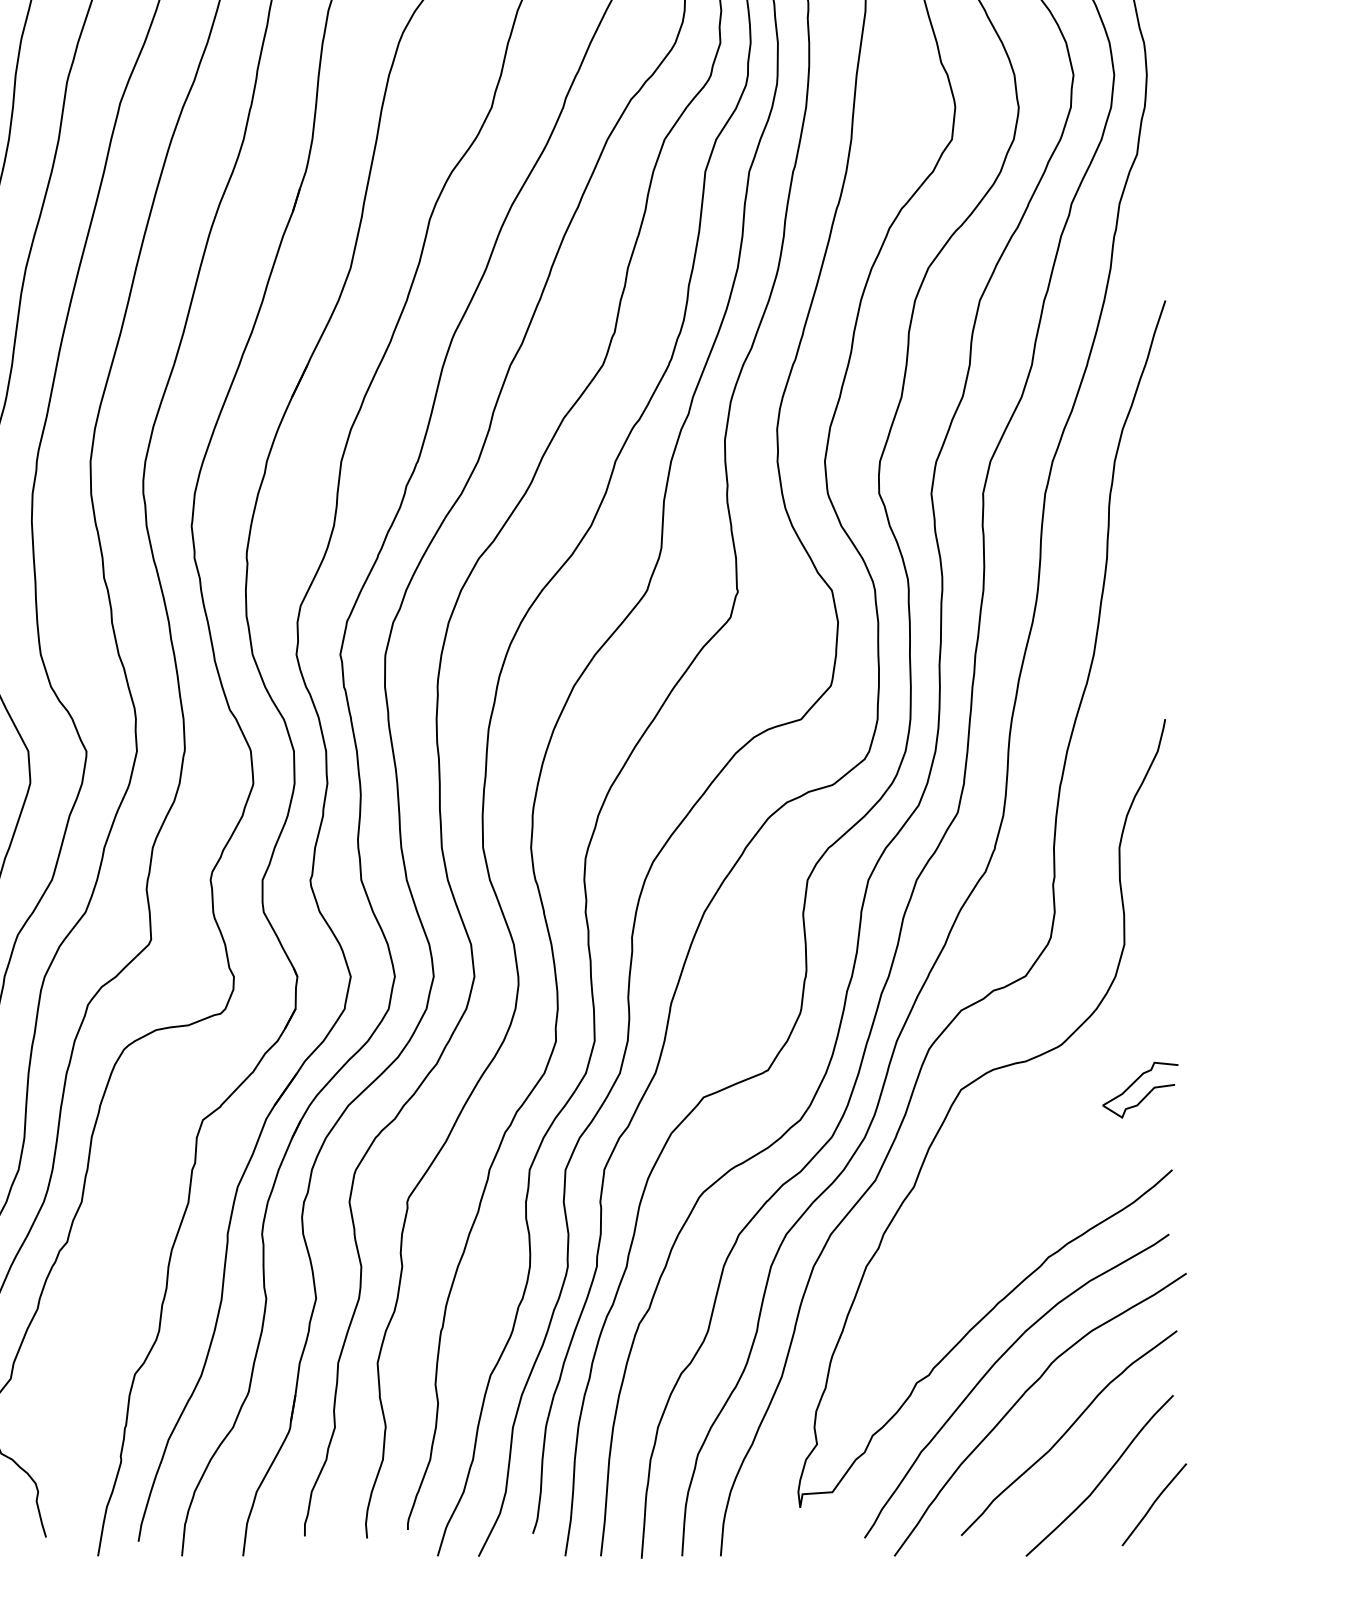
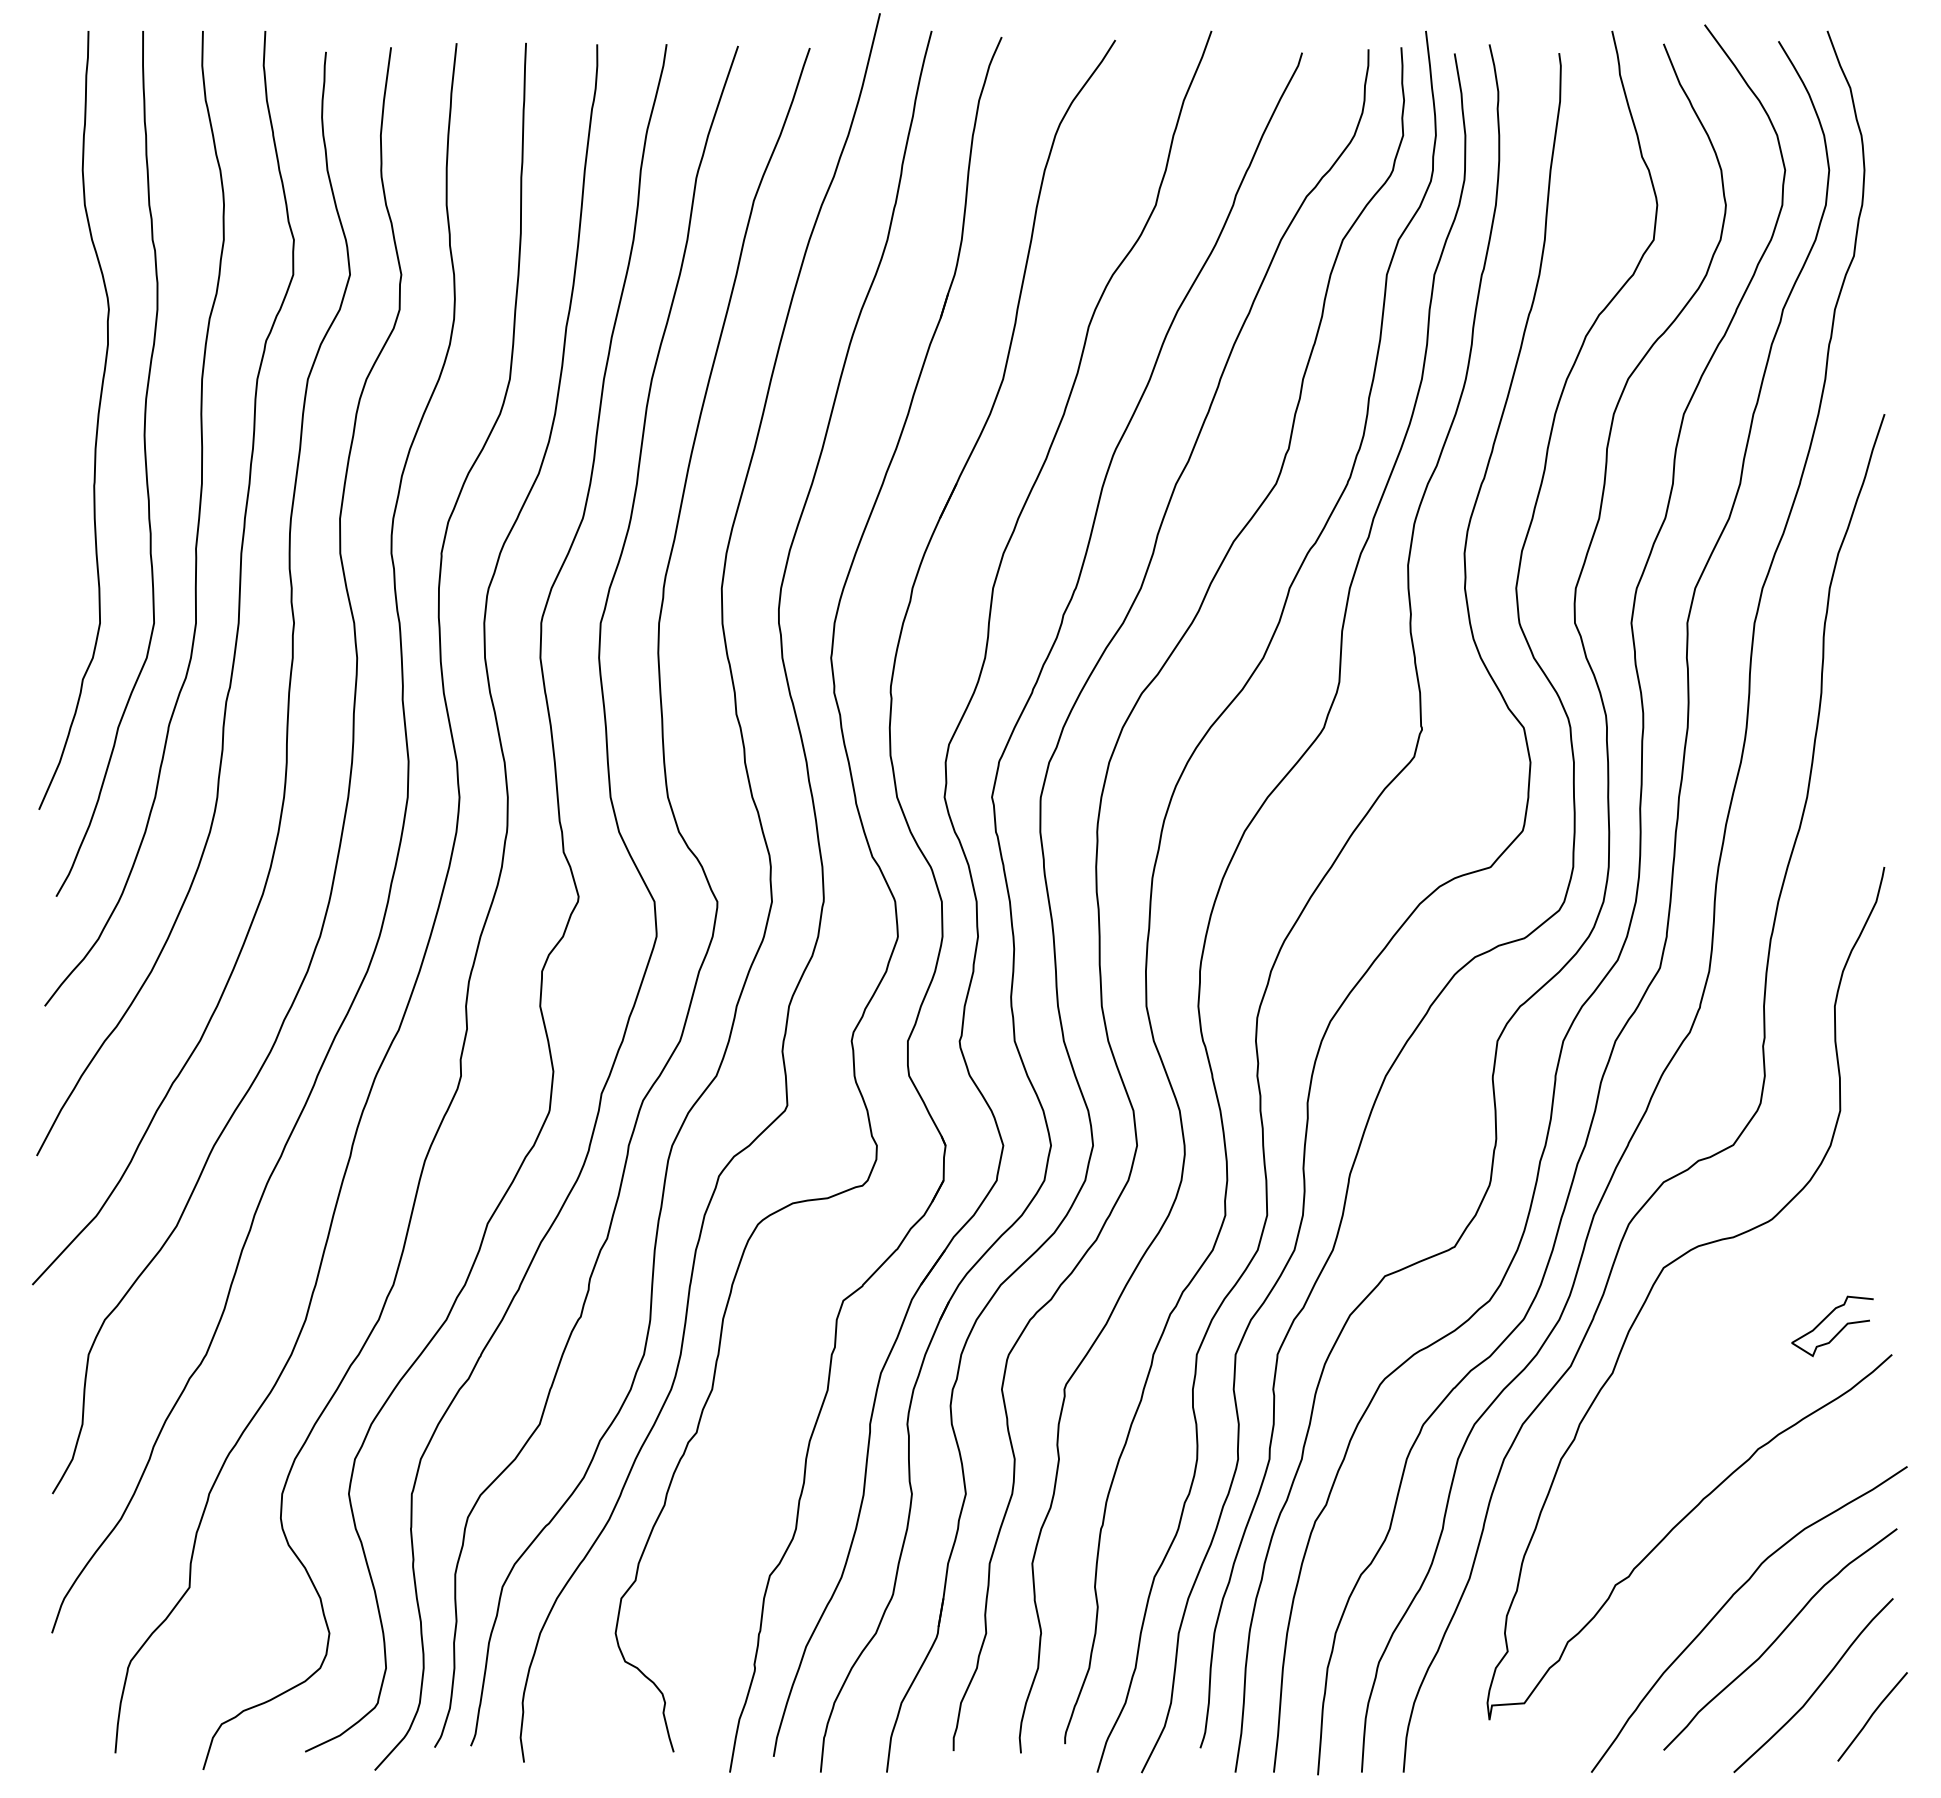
curve: (1145, 1094) -> (1838, 1331), moved
curve: (995, 1364) -> (1700, 1565), removed

